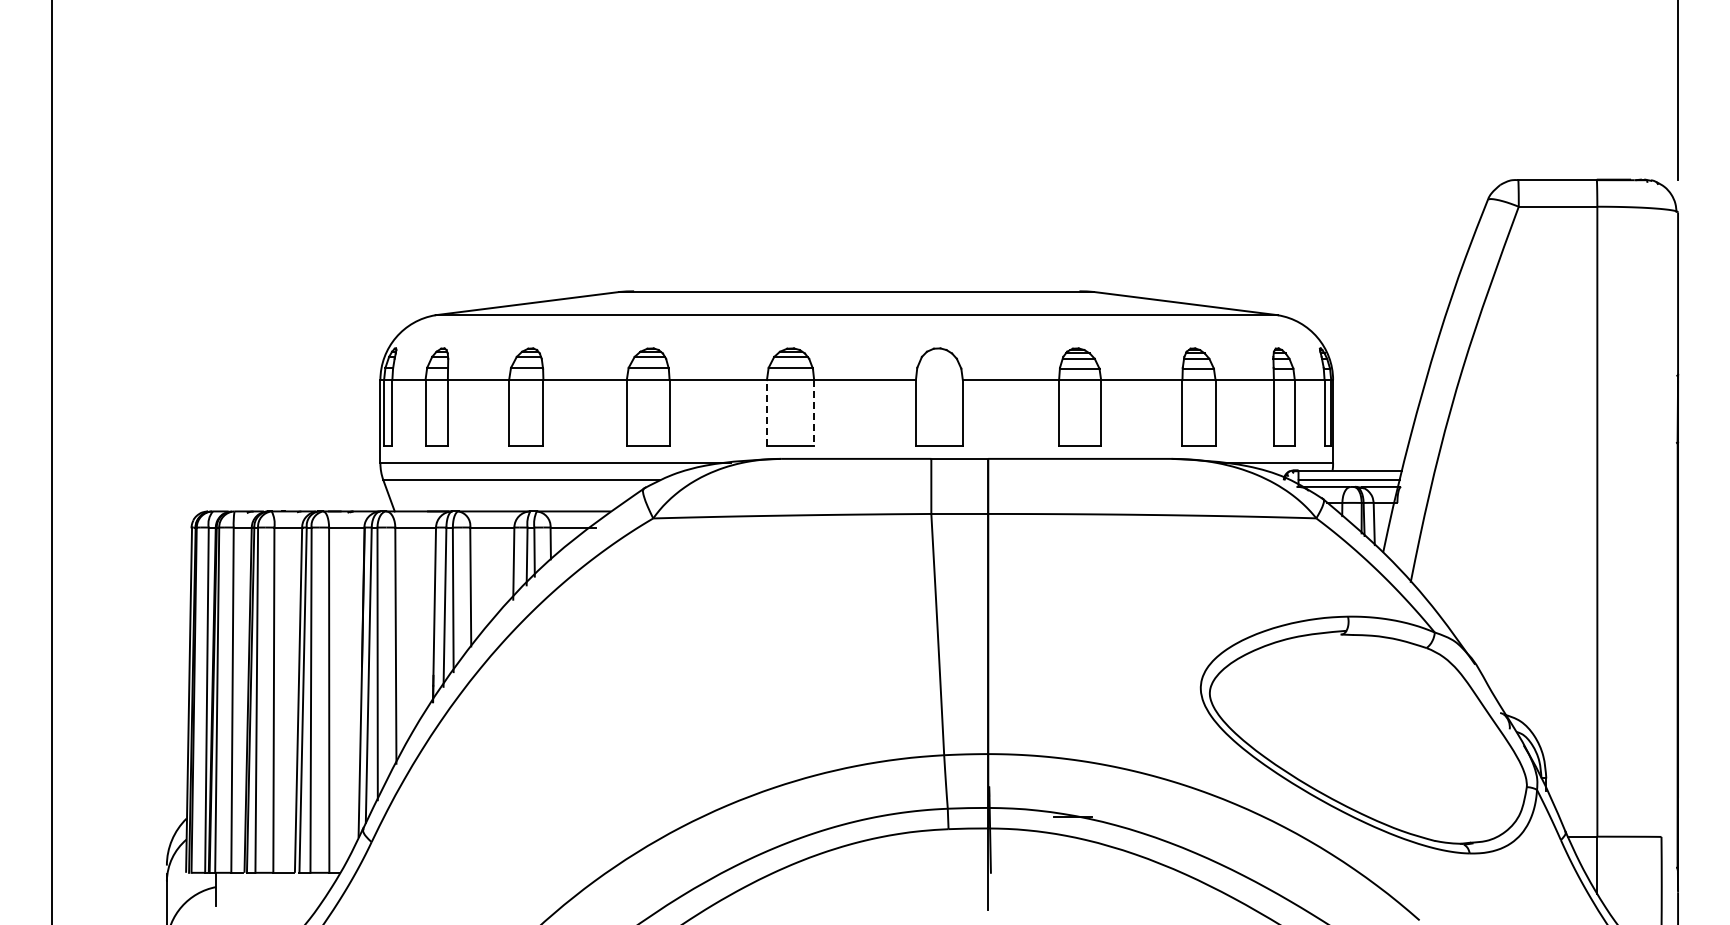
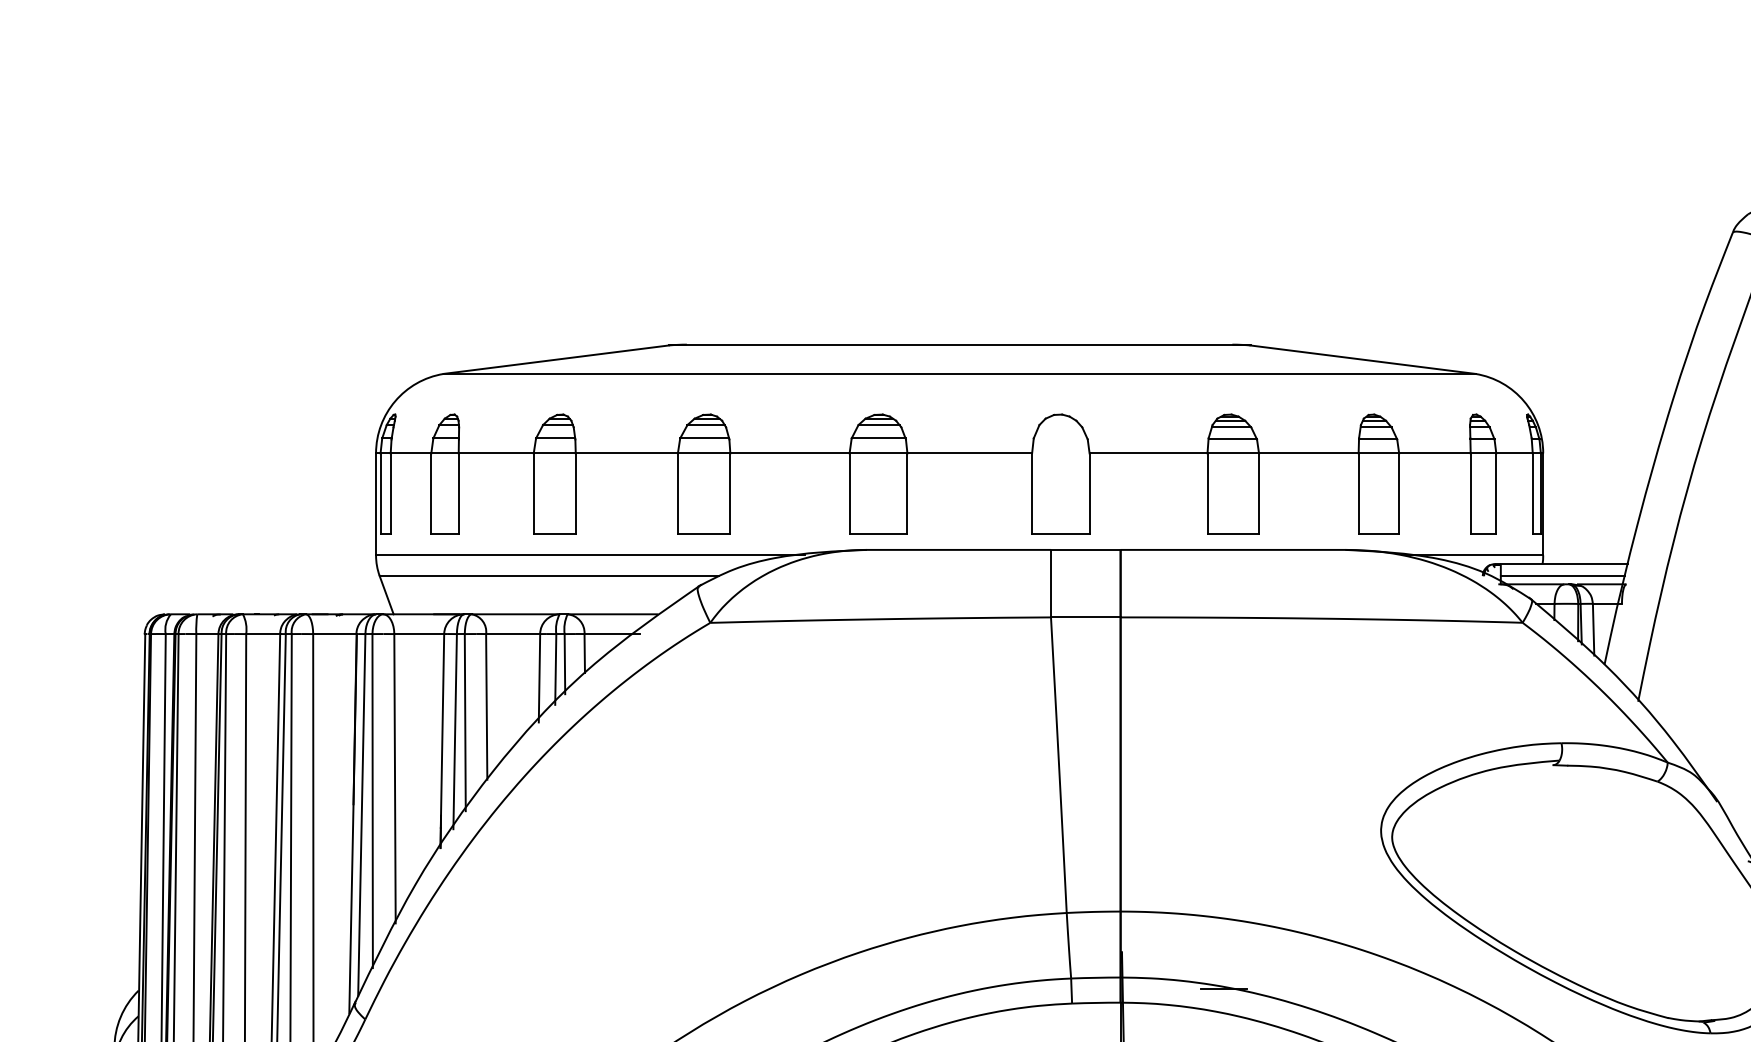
line: (766, 412) -> (849, 493), dashed -> solid
line: (814, 412) -> (907, 493), dashed -> solid

